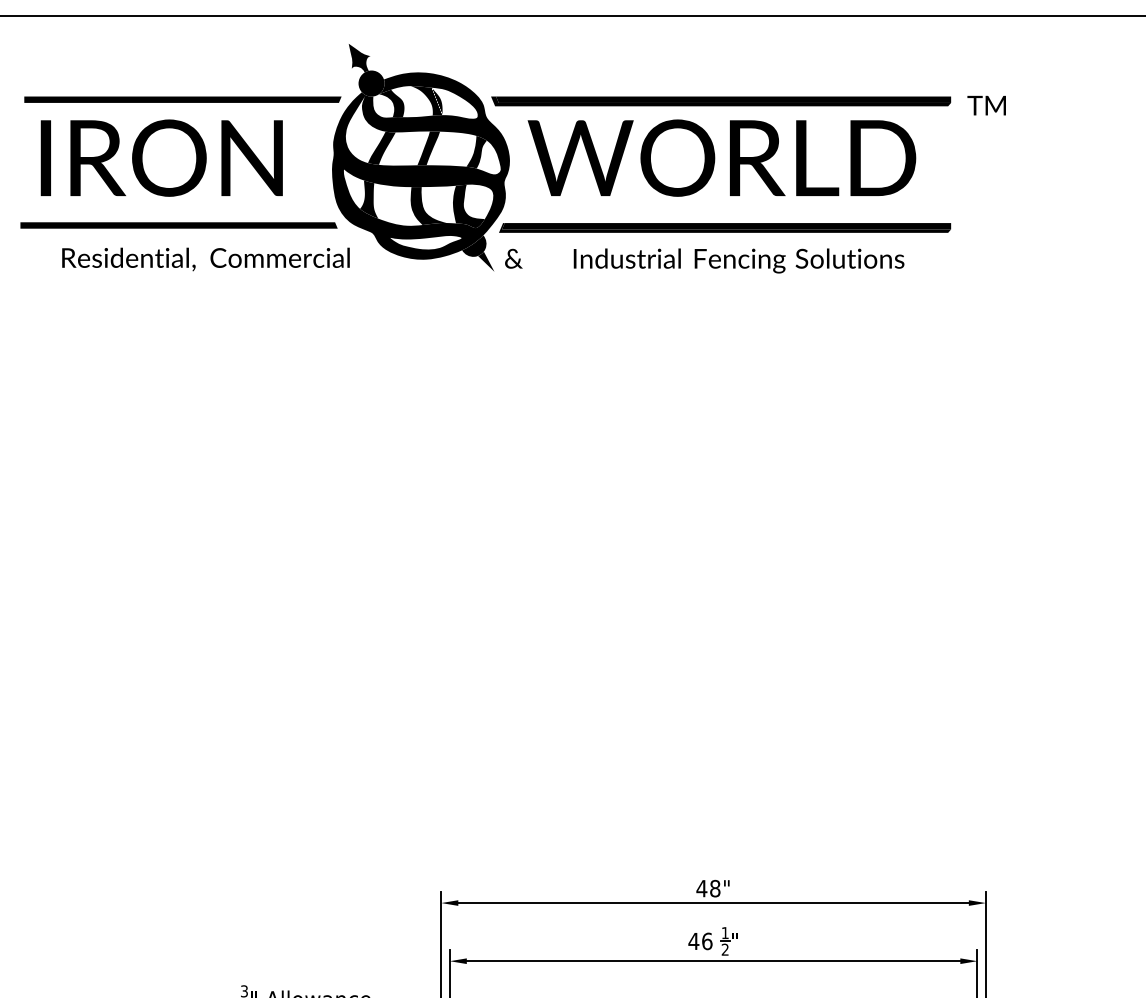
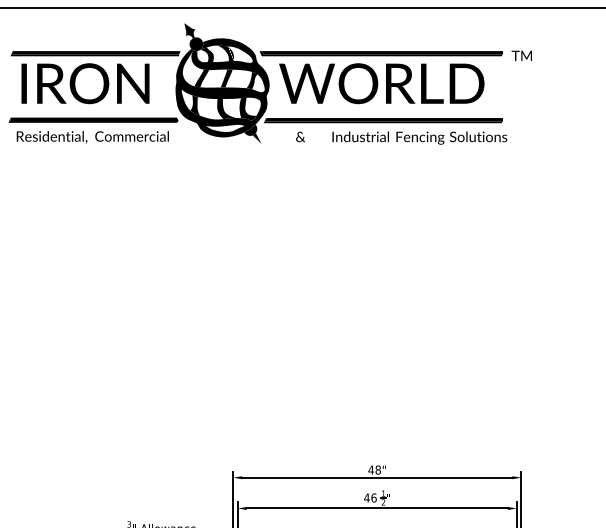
fill: (178, 101) -> (94, 53), added
fill: (176, 225) -> (93, 119), added
text: (205, 259) -> (92, 137), moved
text: (704, 259) -> (401, 137), moved

